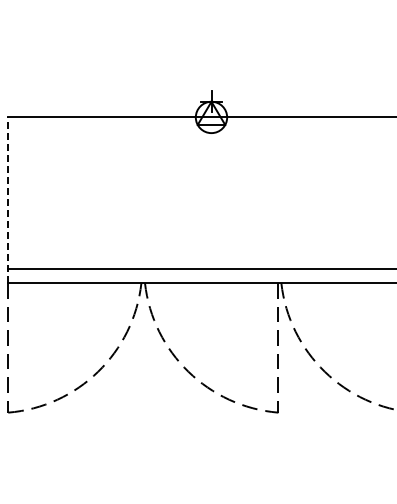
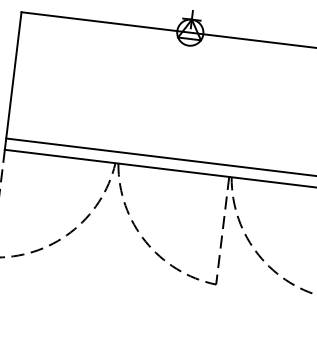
line: (8, 200) -> (13, 81), dashed -> solid

